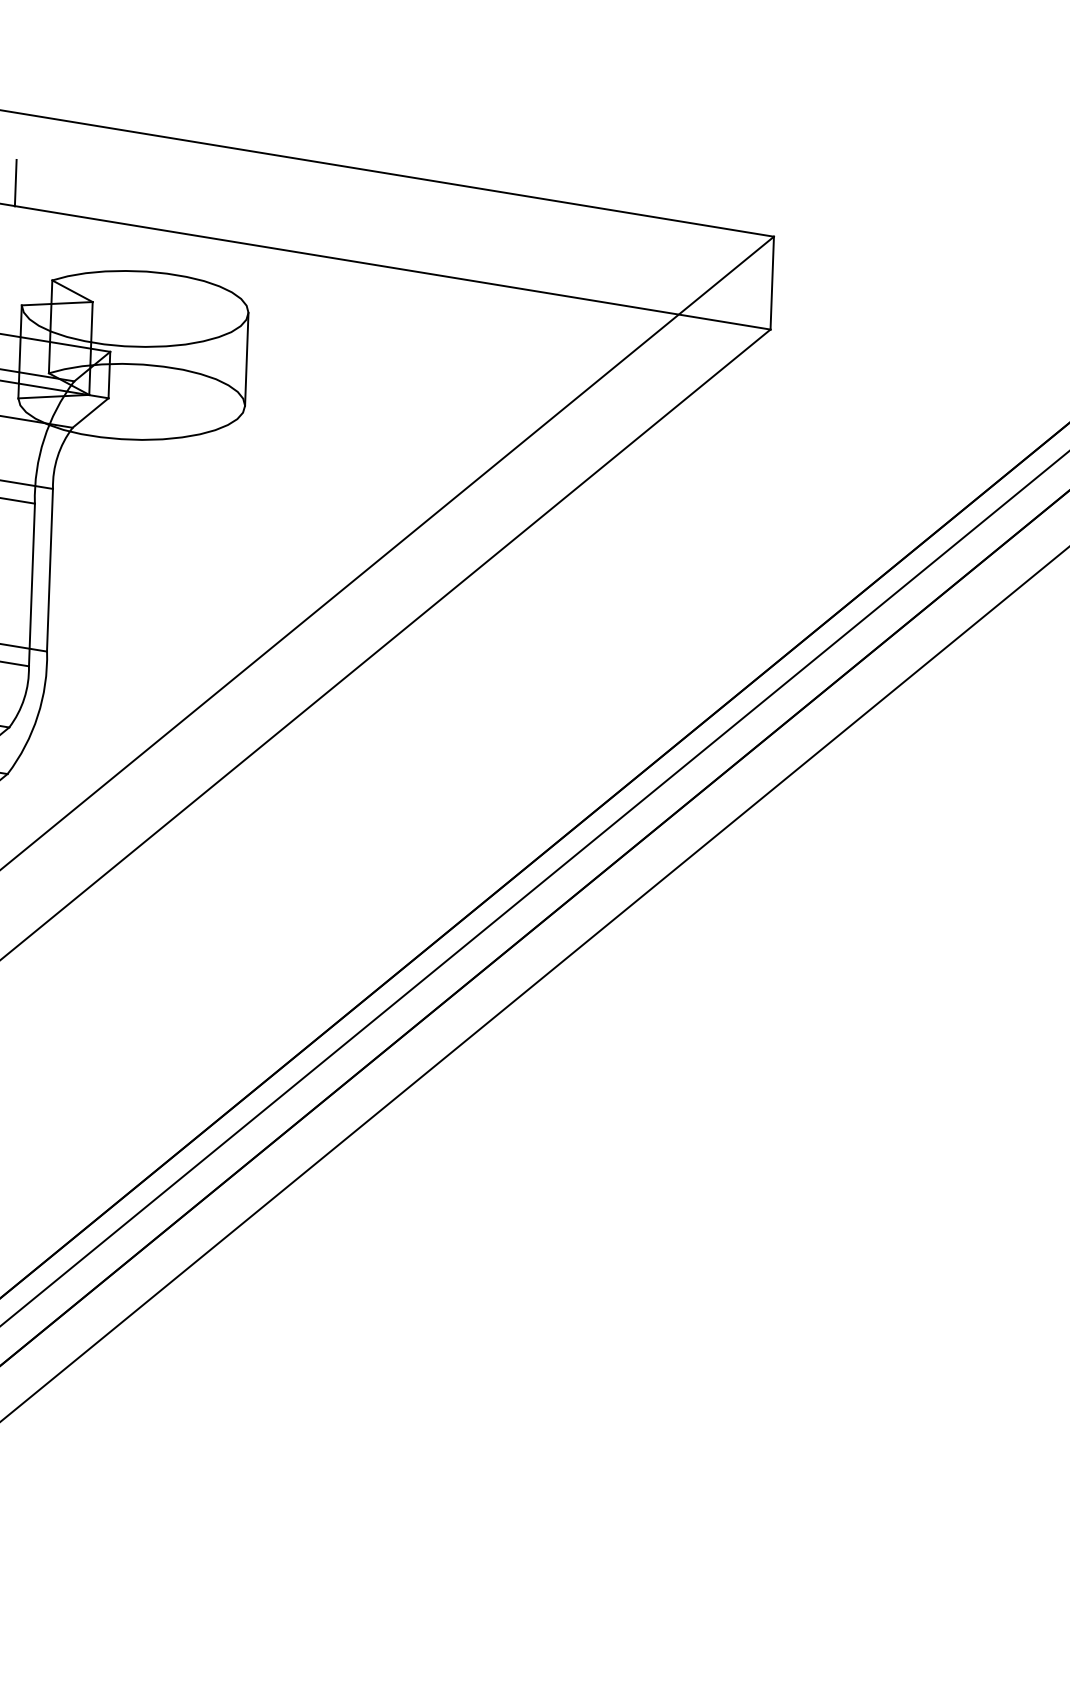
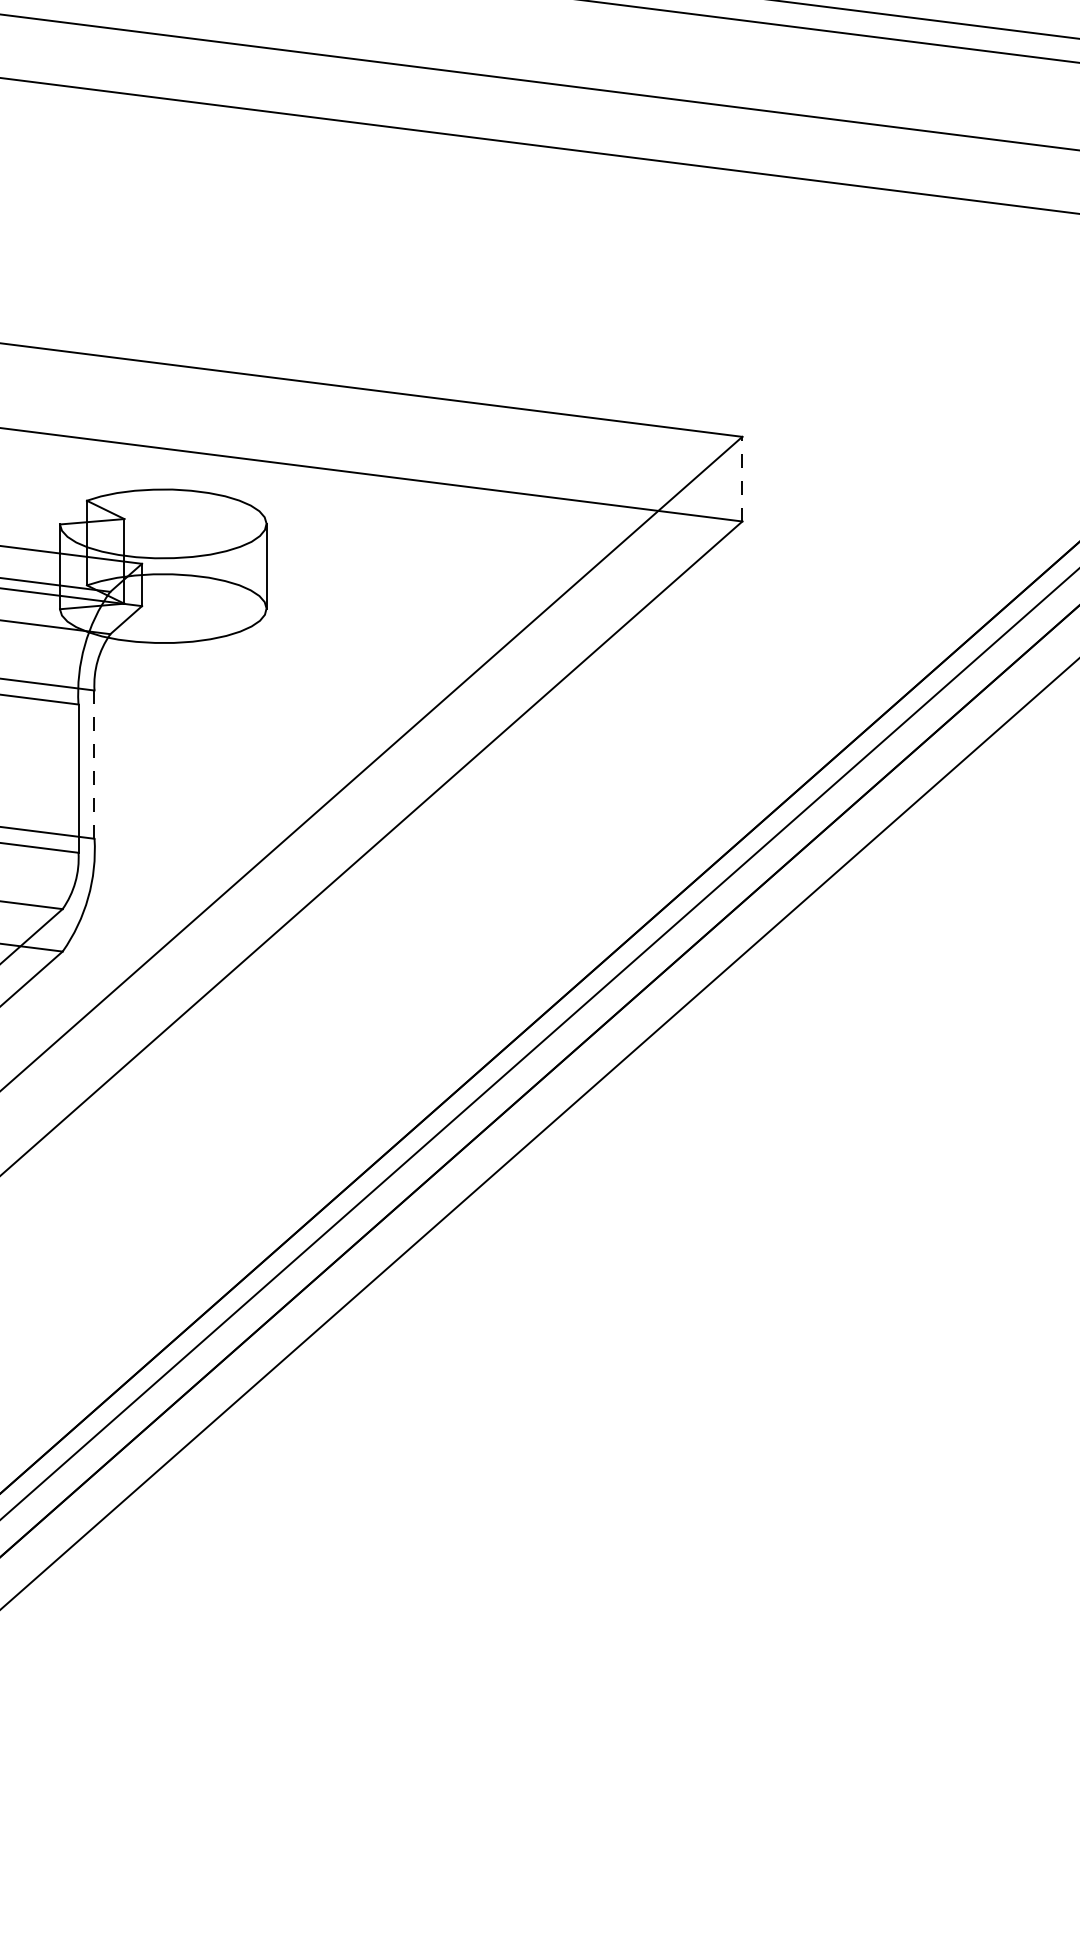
line: (15, 183) -> (50, 413), removed
line: (772, 282) -> (742, 478), solid -> dashed
line: (50, 570) -> (94, 764), solid -> dashed

